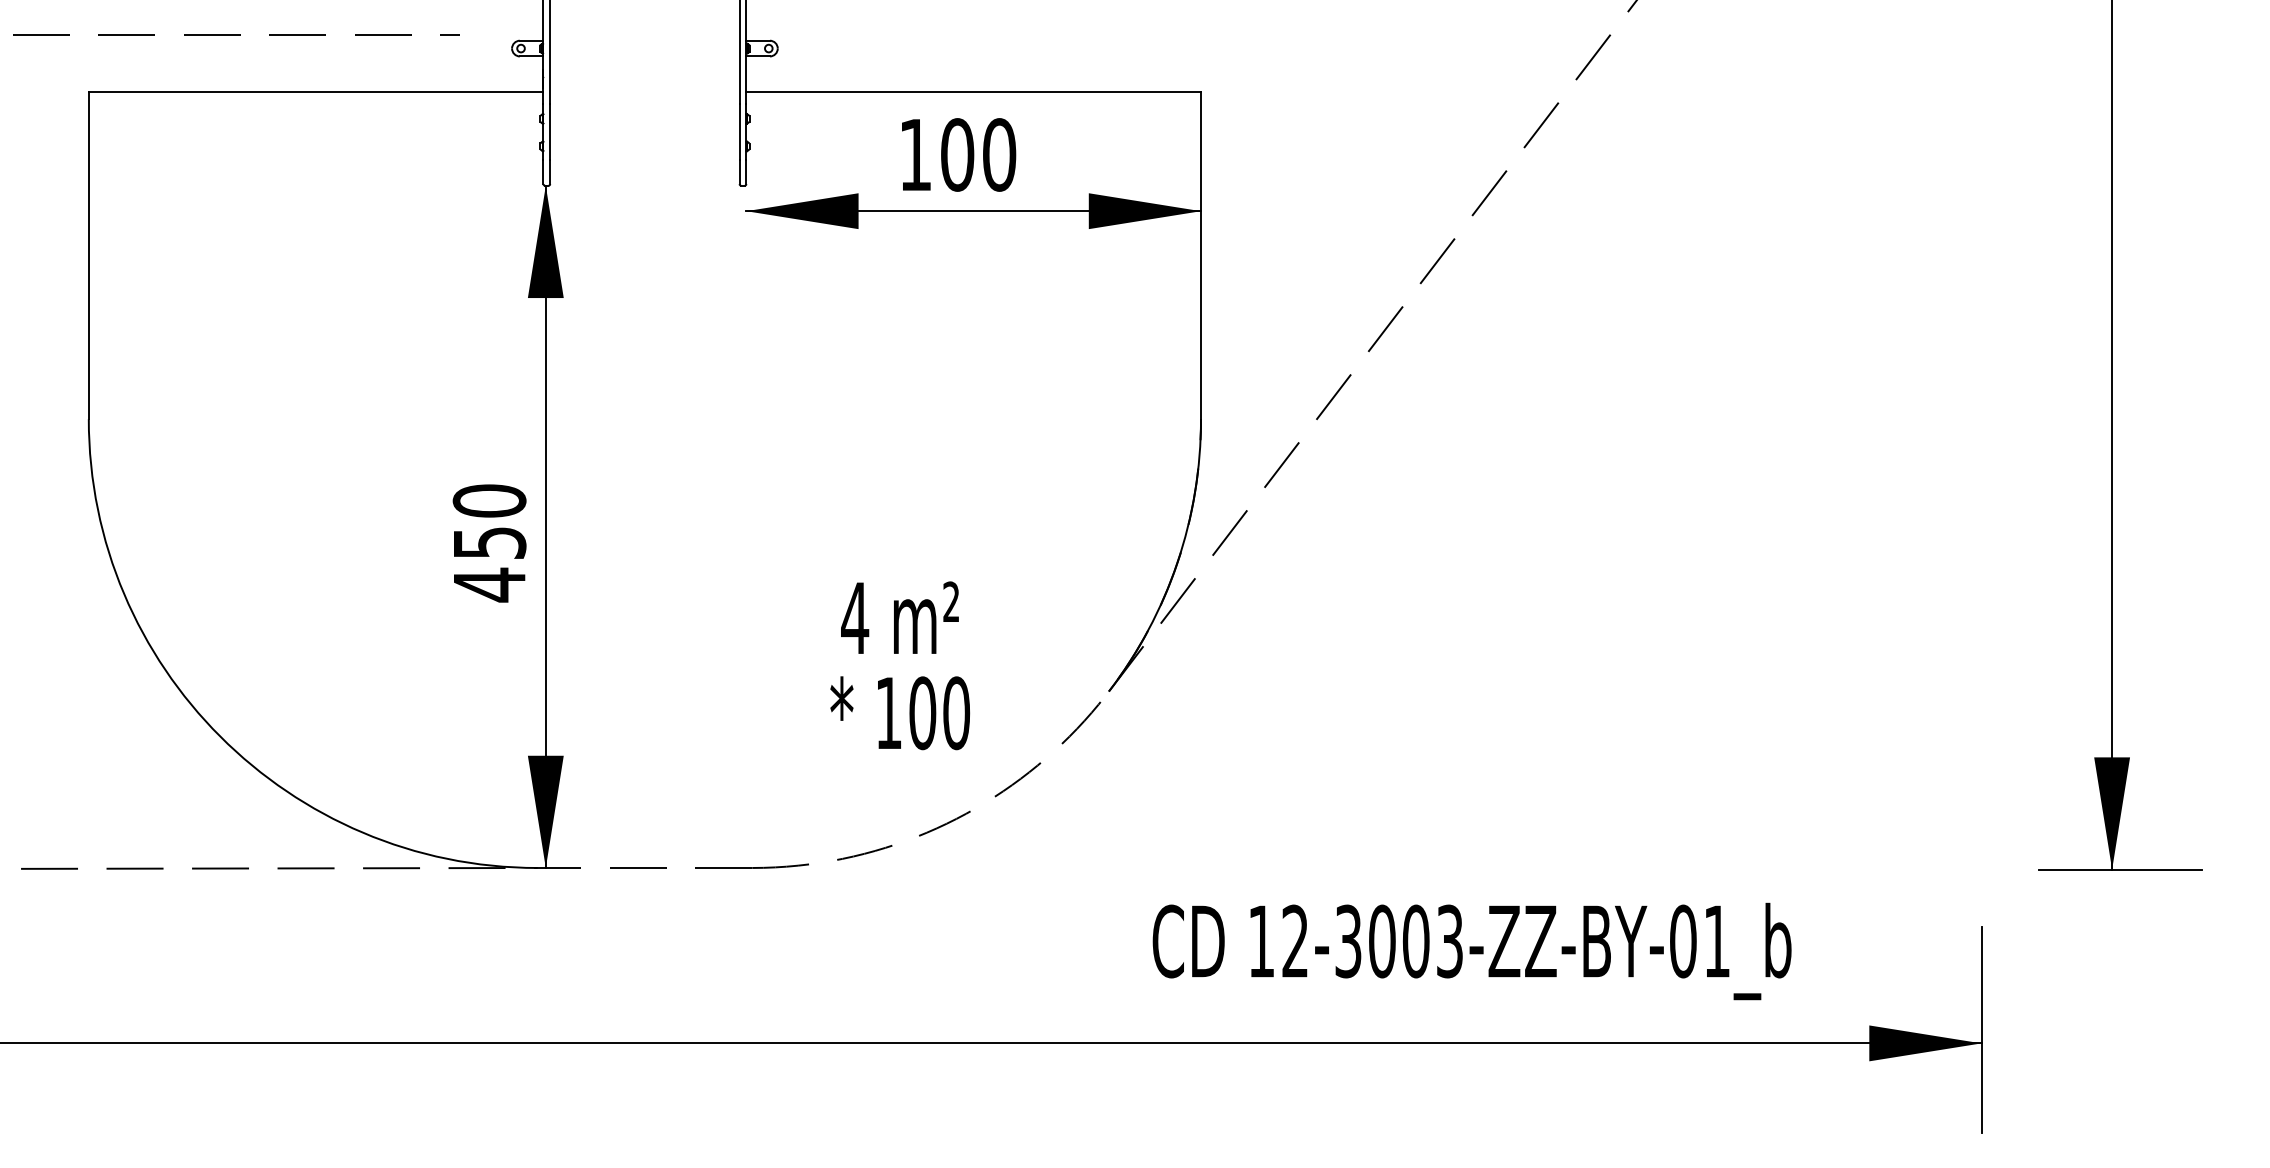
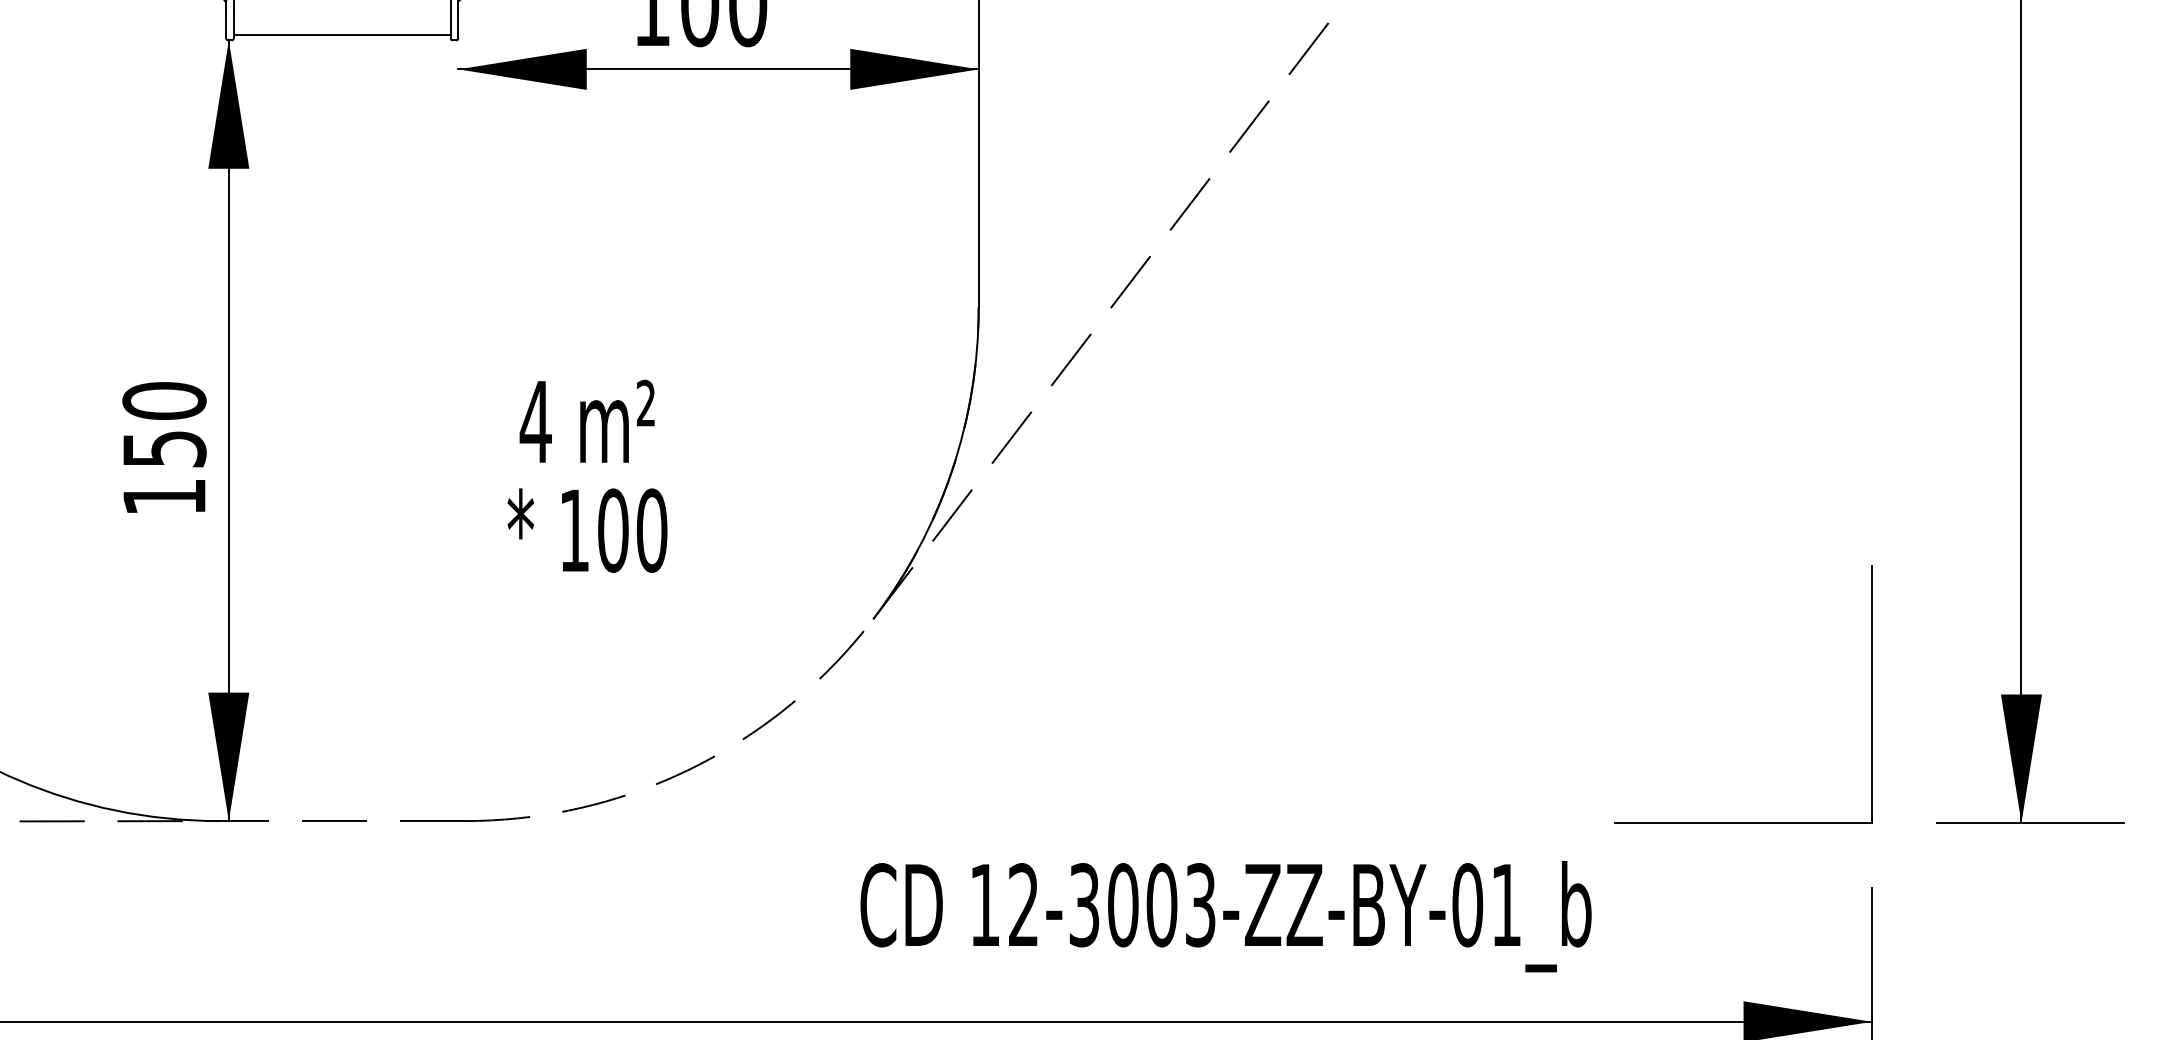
line: (644, 181) -> (341, 35), added
text: (489, 584) -> (164, 496), 450 -> 150
text: (899, 665) -> (586, 476), moved
part: (1981, 757) -> (1871, 694), added
text: (1471, 951) -> (1225, 916), moved

